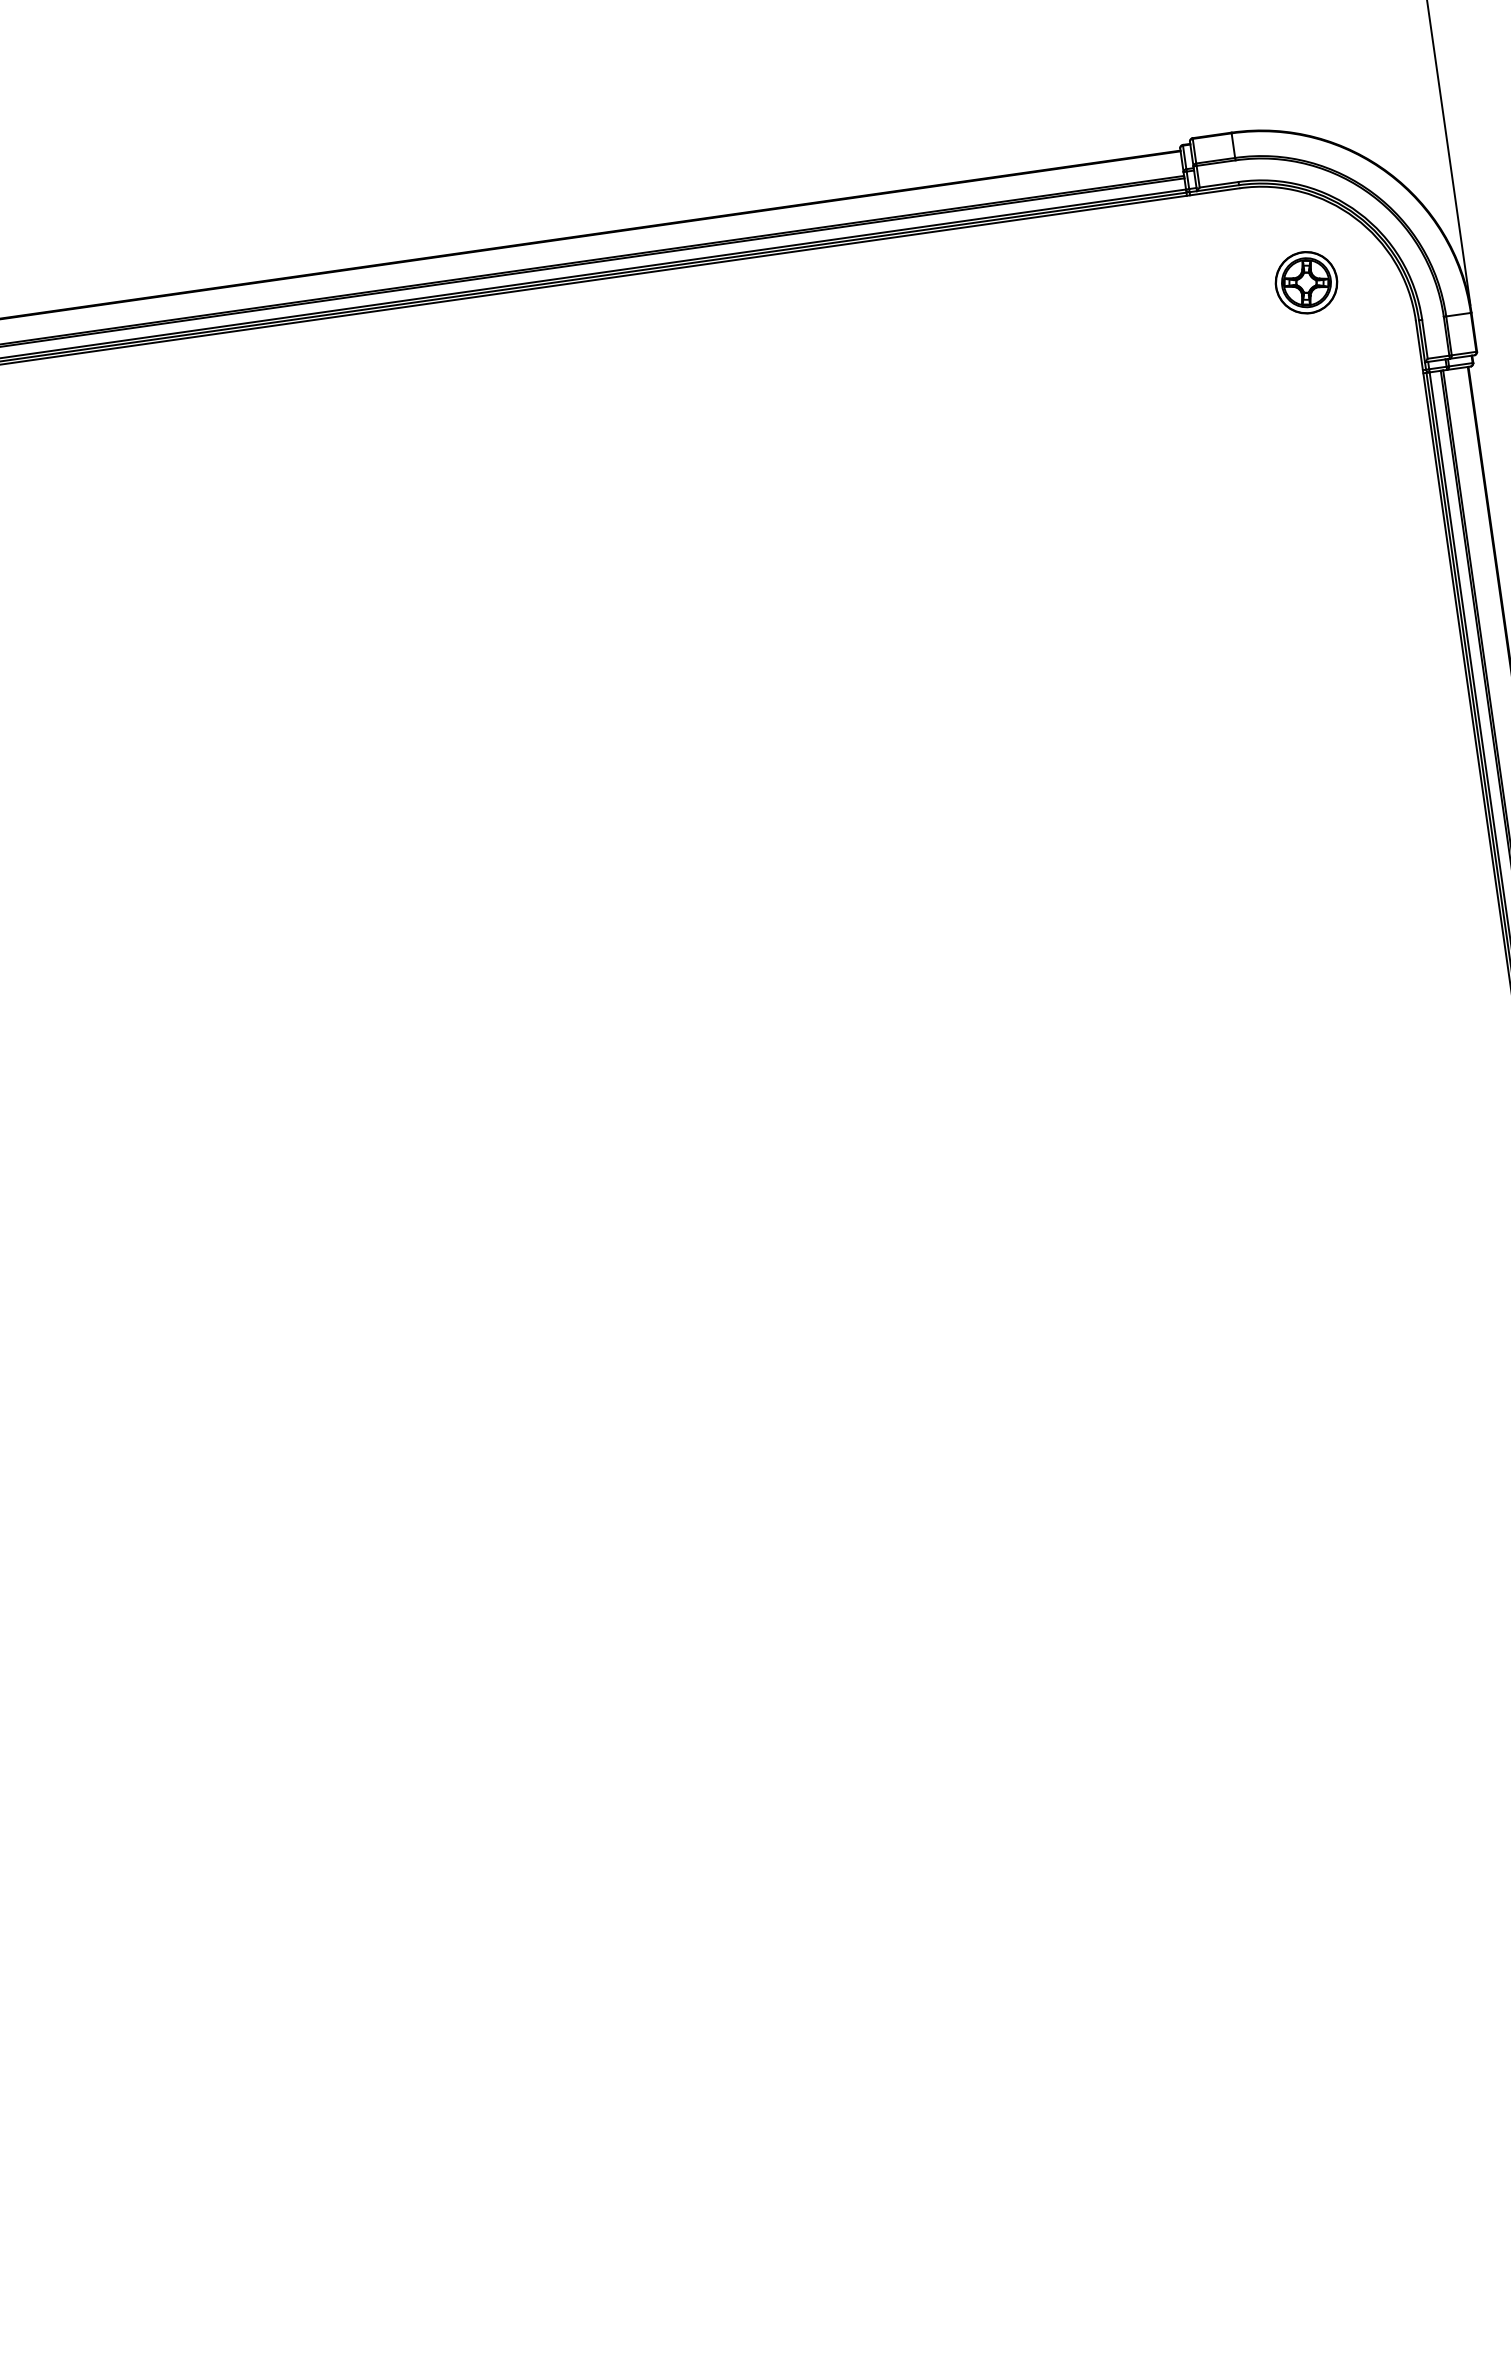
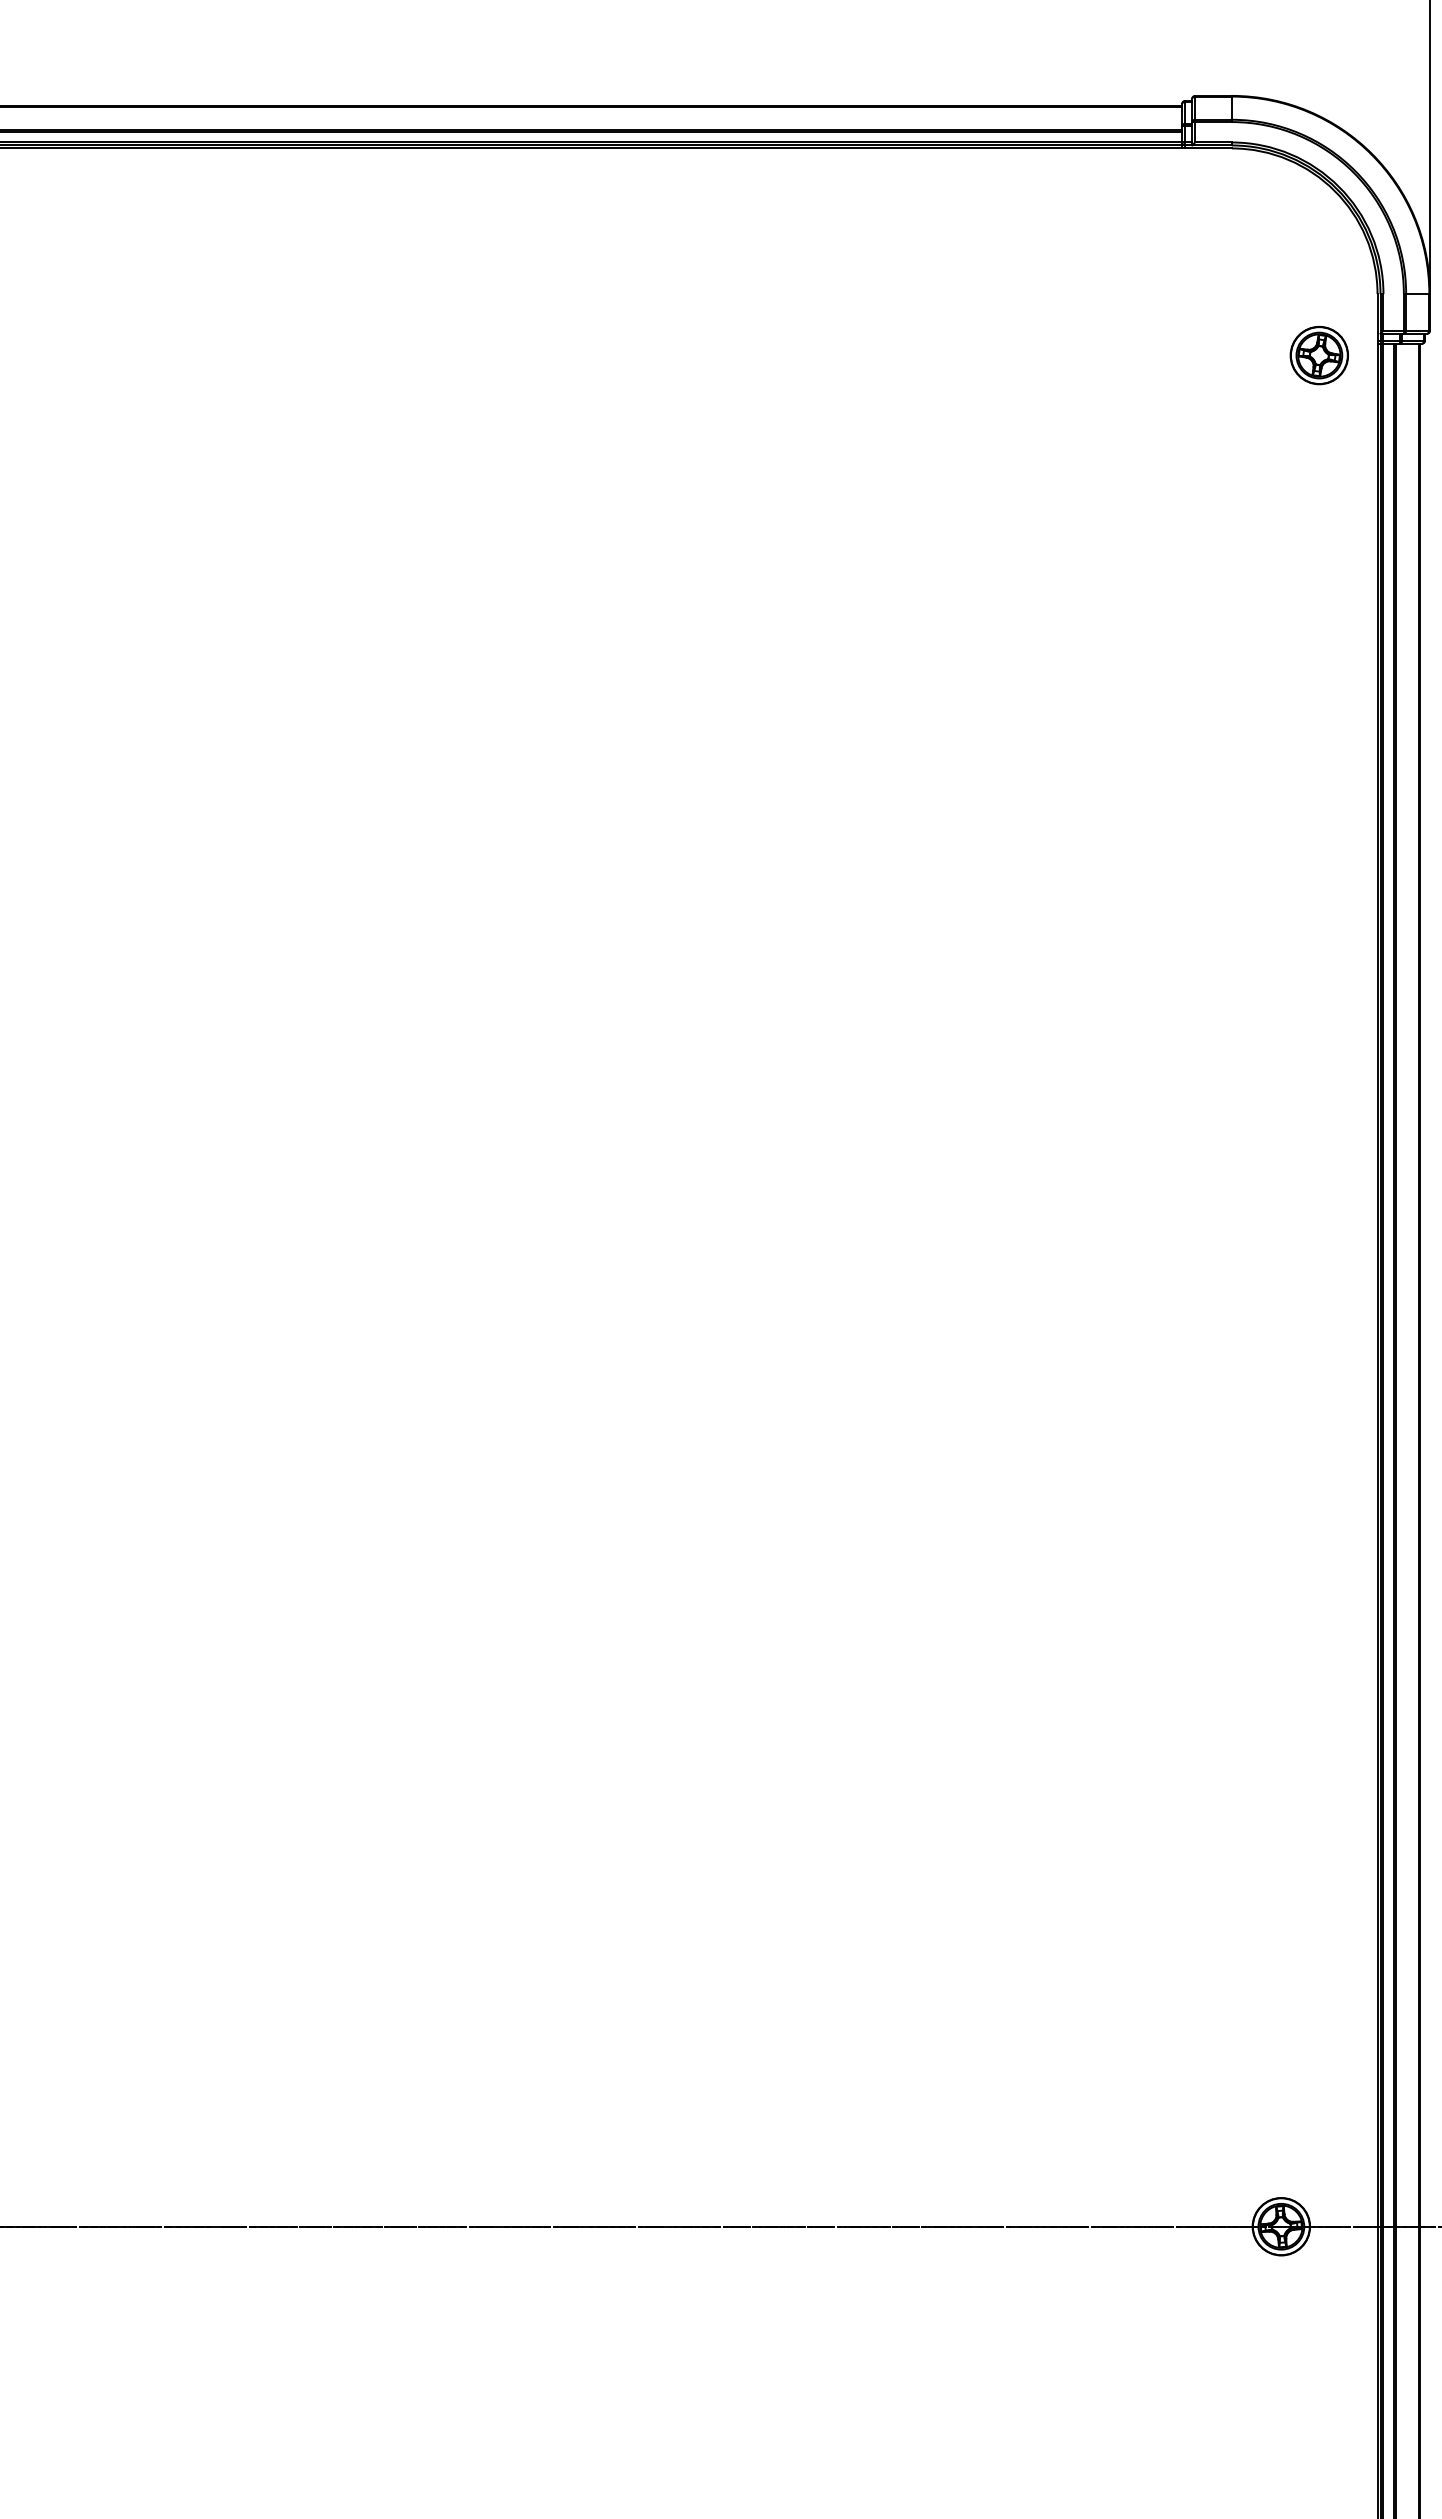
part: (1305, 282) -> (1318, 355), moved

